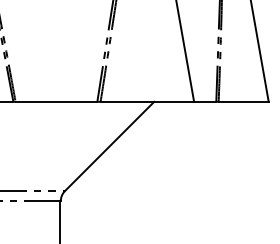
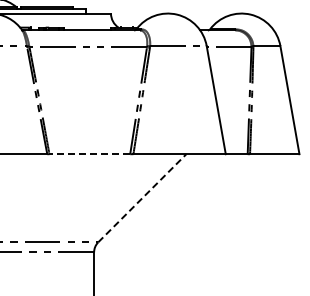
line: (56, 102) -> (89, 154), solid -> dashed
line: (109, 145) -> (142, 197), solid -> dashed

